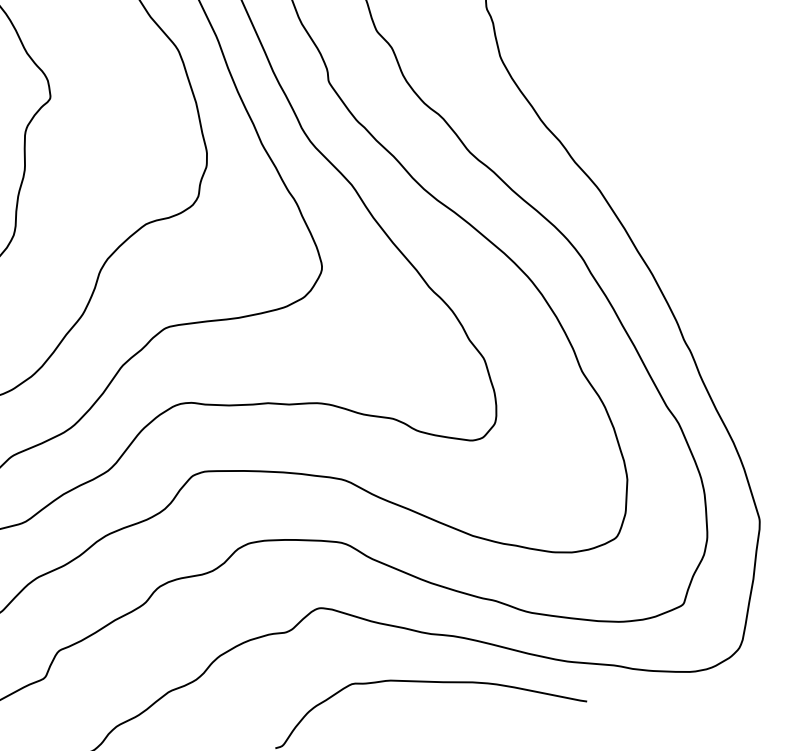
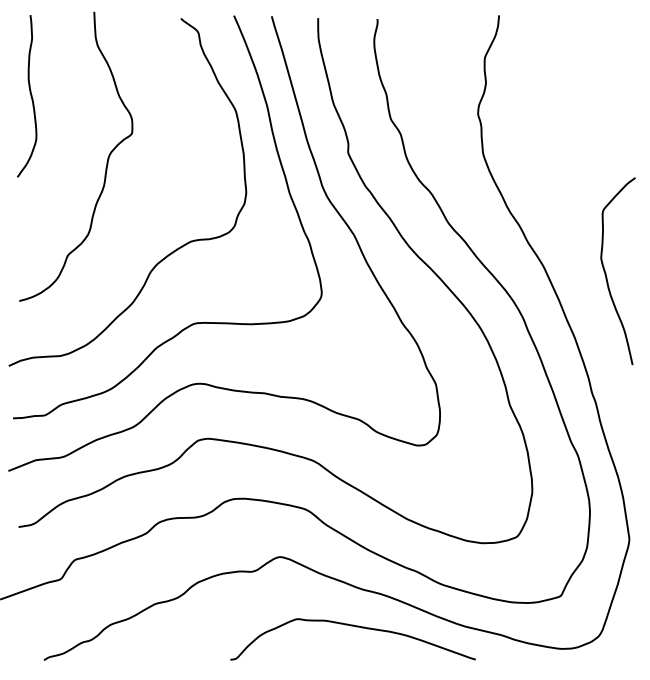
curve: (679, 185) -> (606, 273), added

